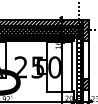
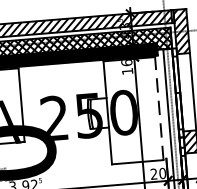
line: (72, 66) -> (159, 107), solid -> dashed

